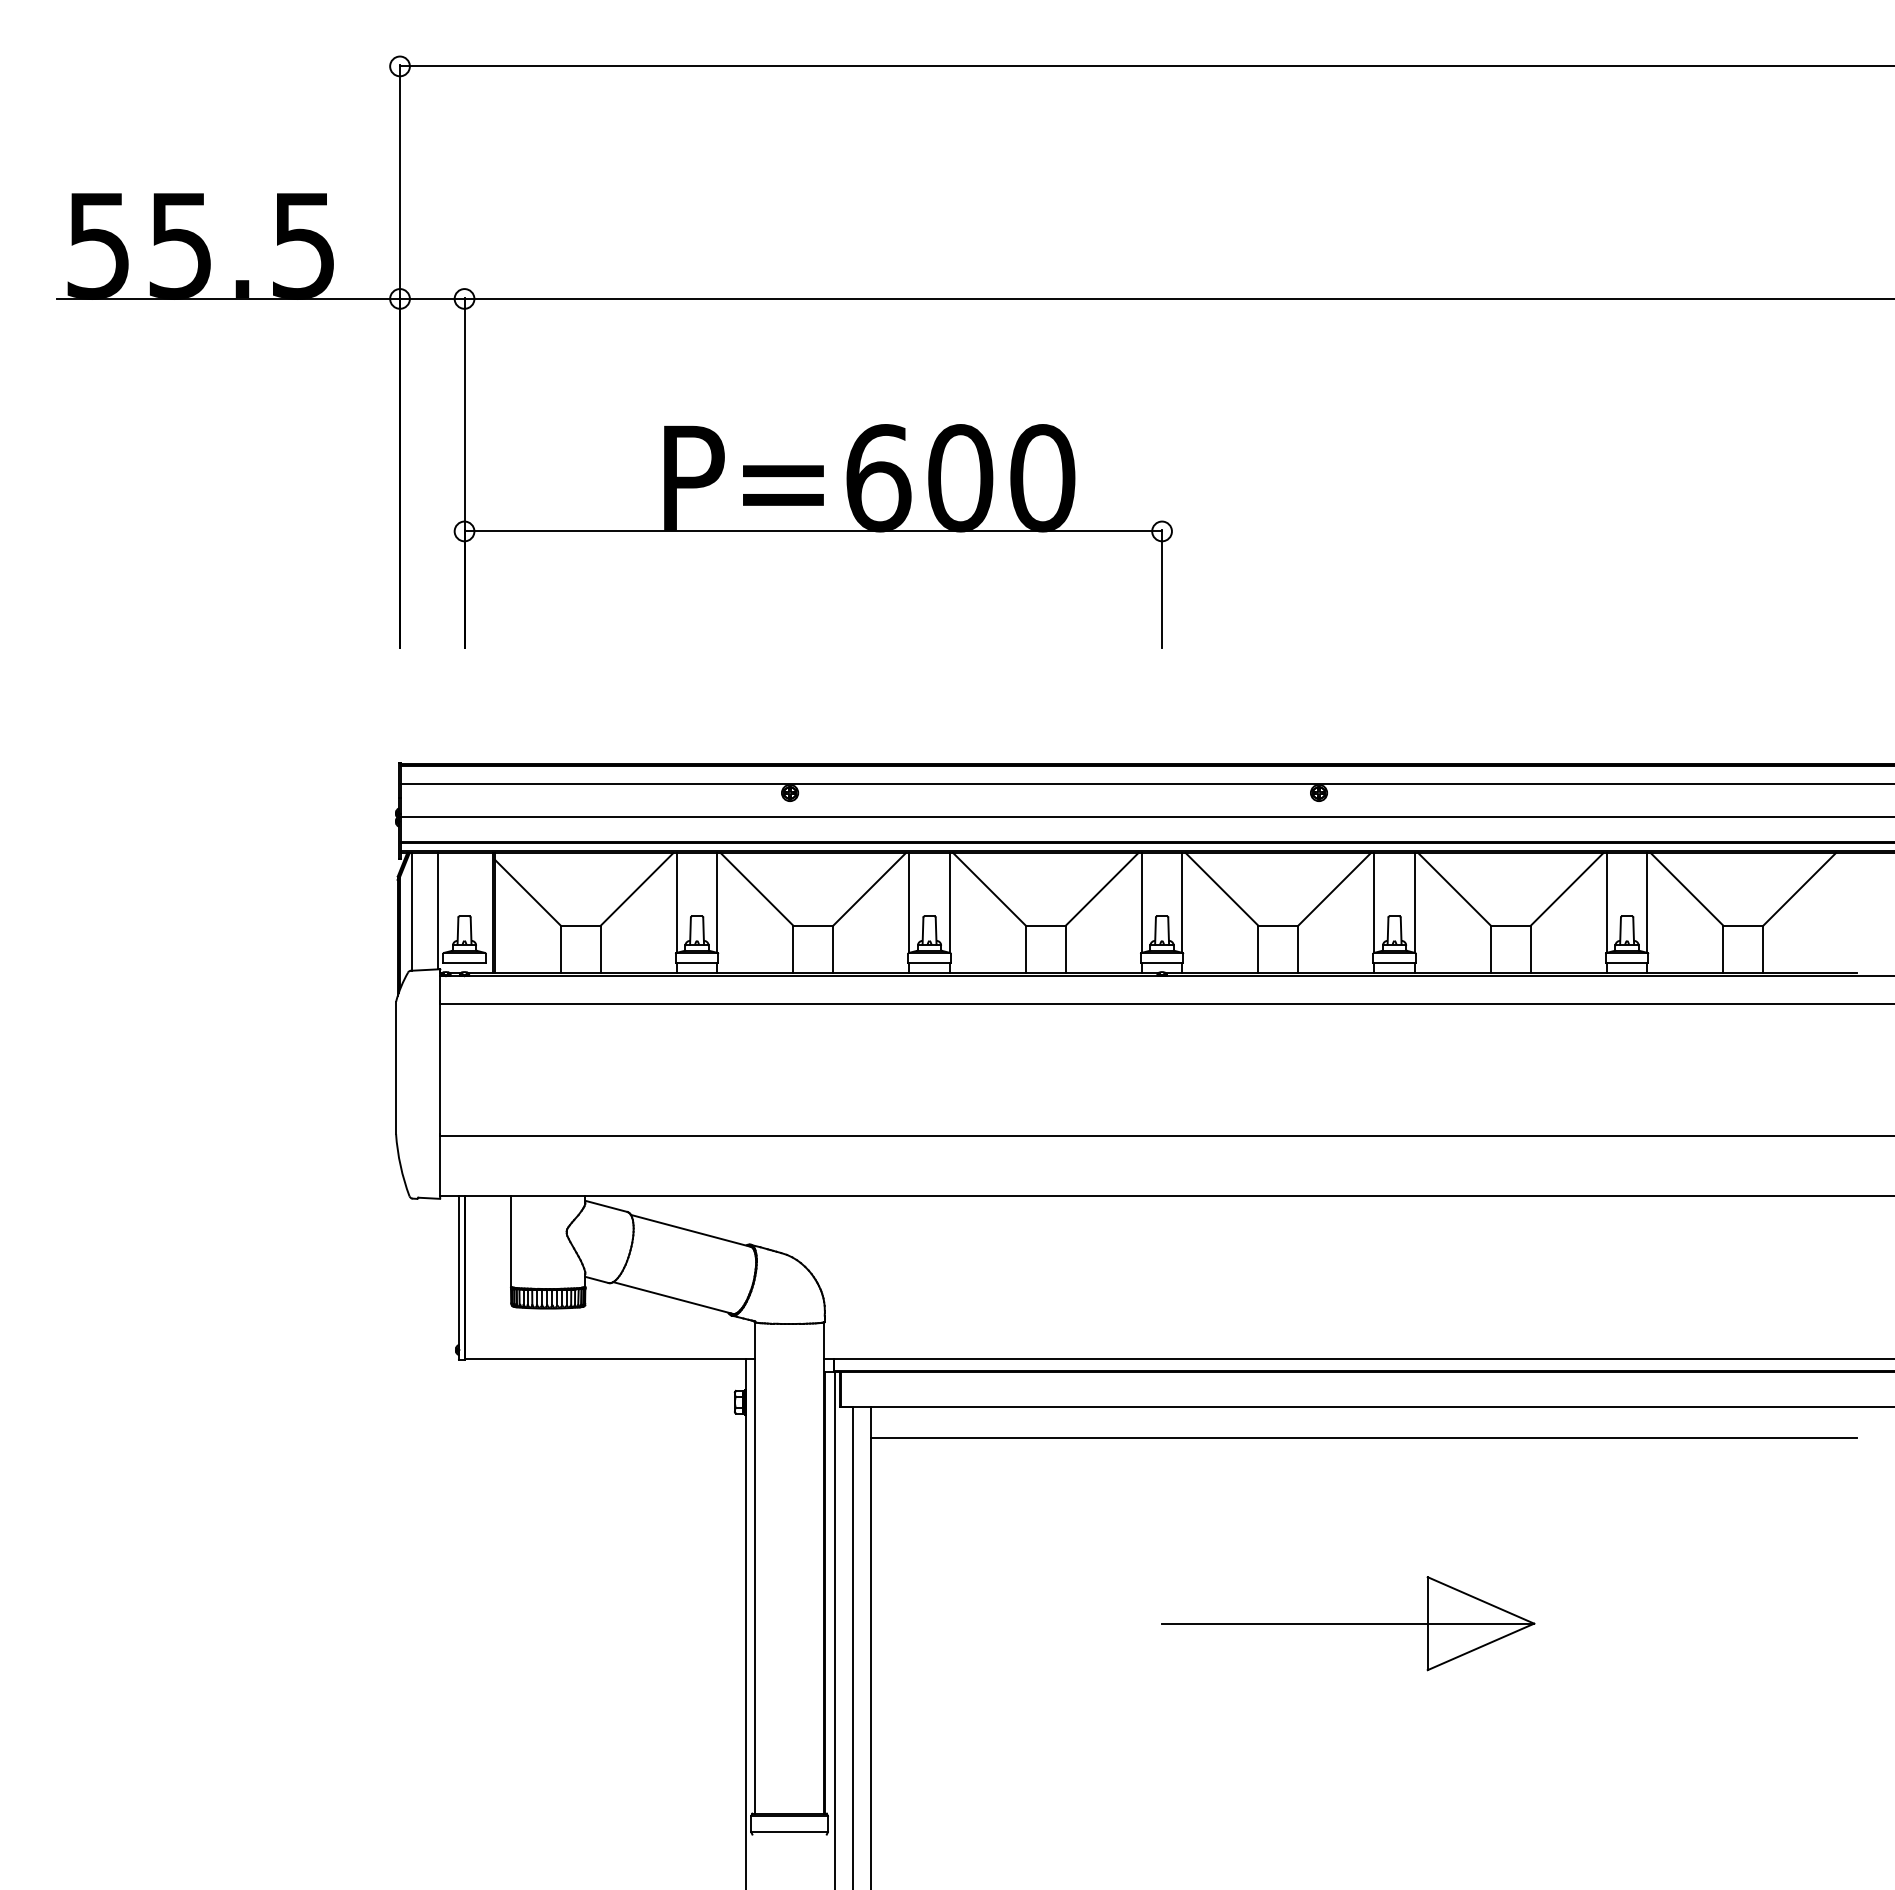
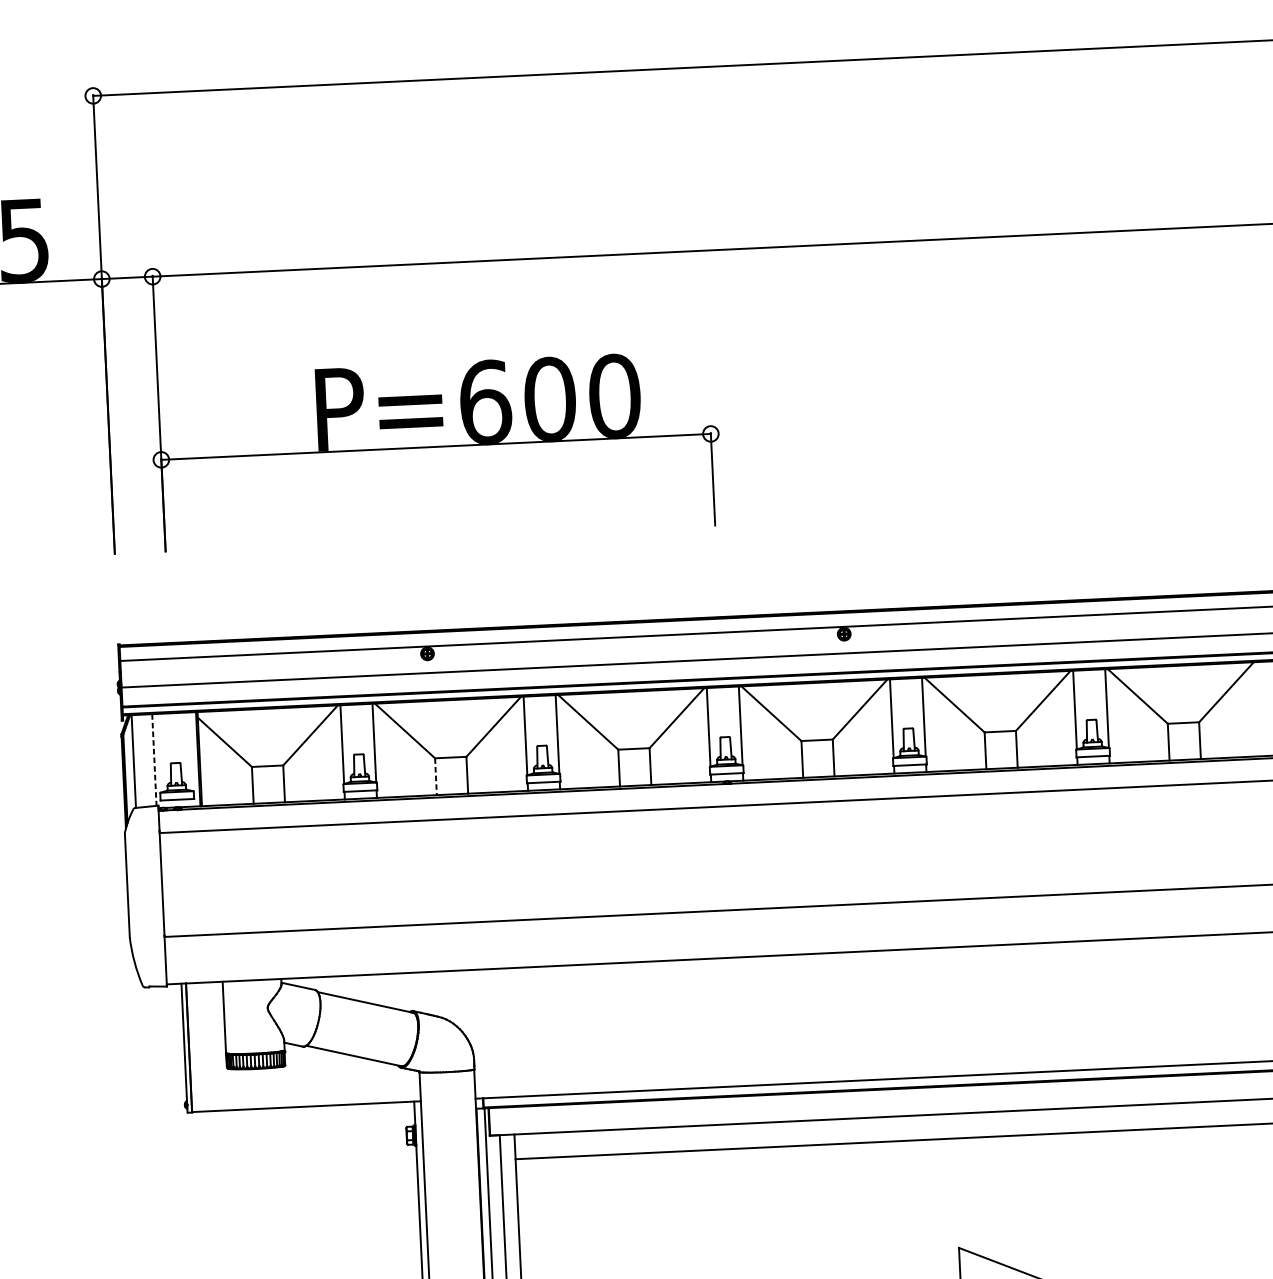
line: (437, 911) -> (154, 760), solid -> dashed
line: (793, 949) -> (436, 776), solid -> dashed

